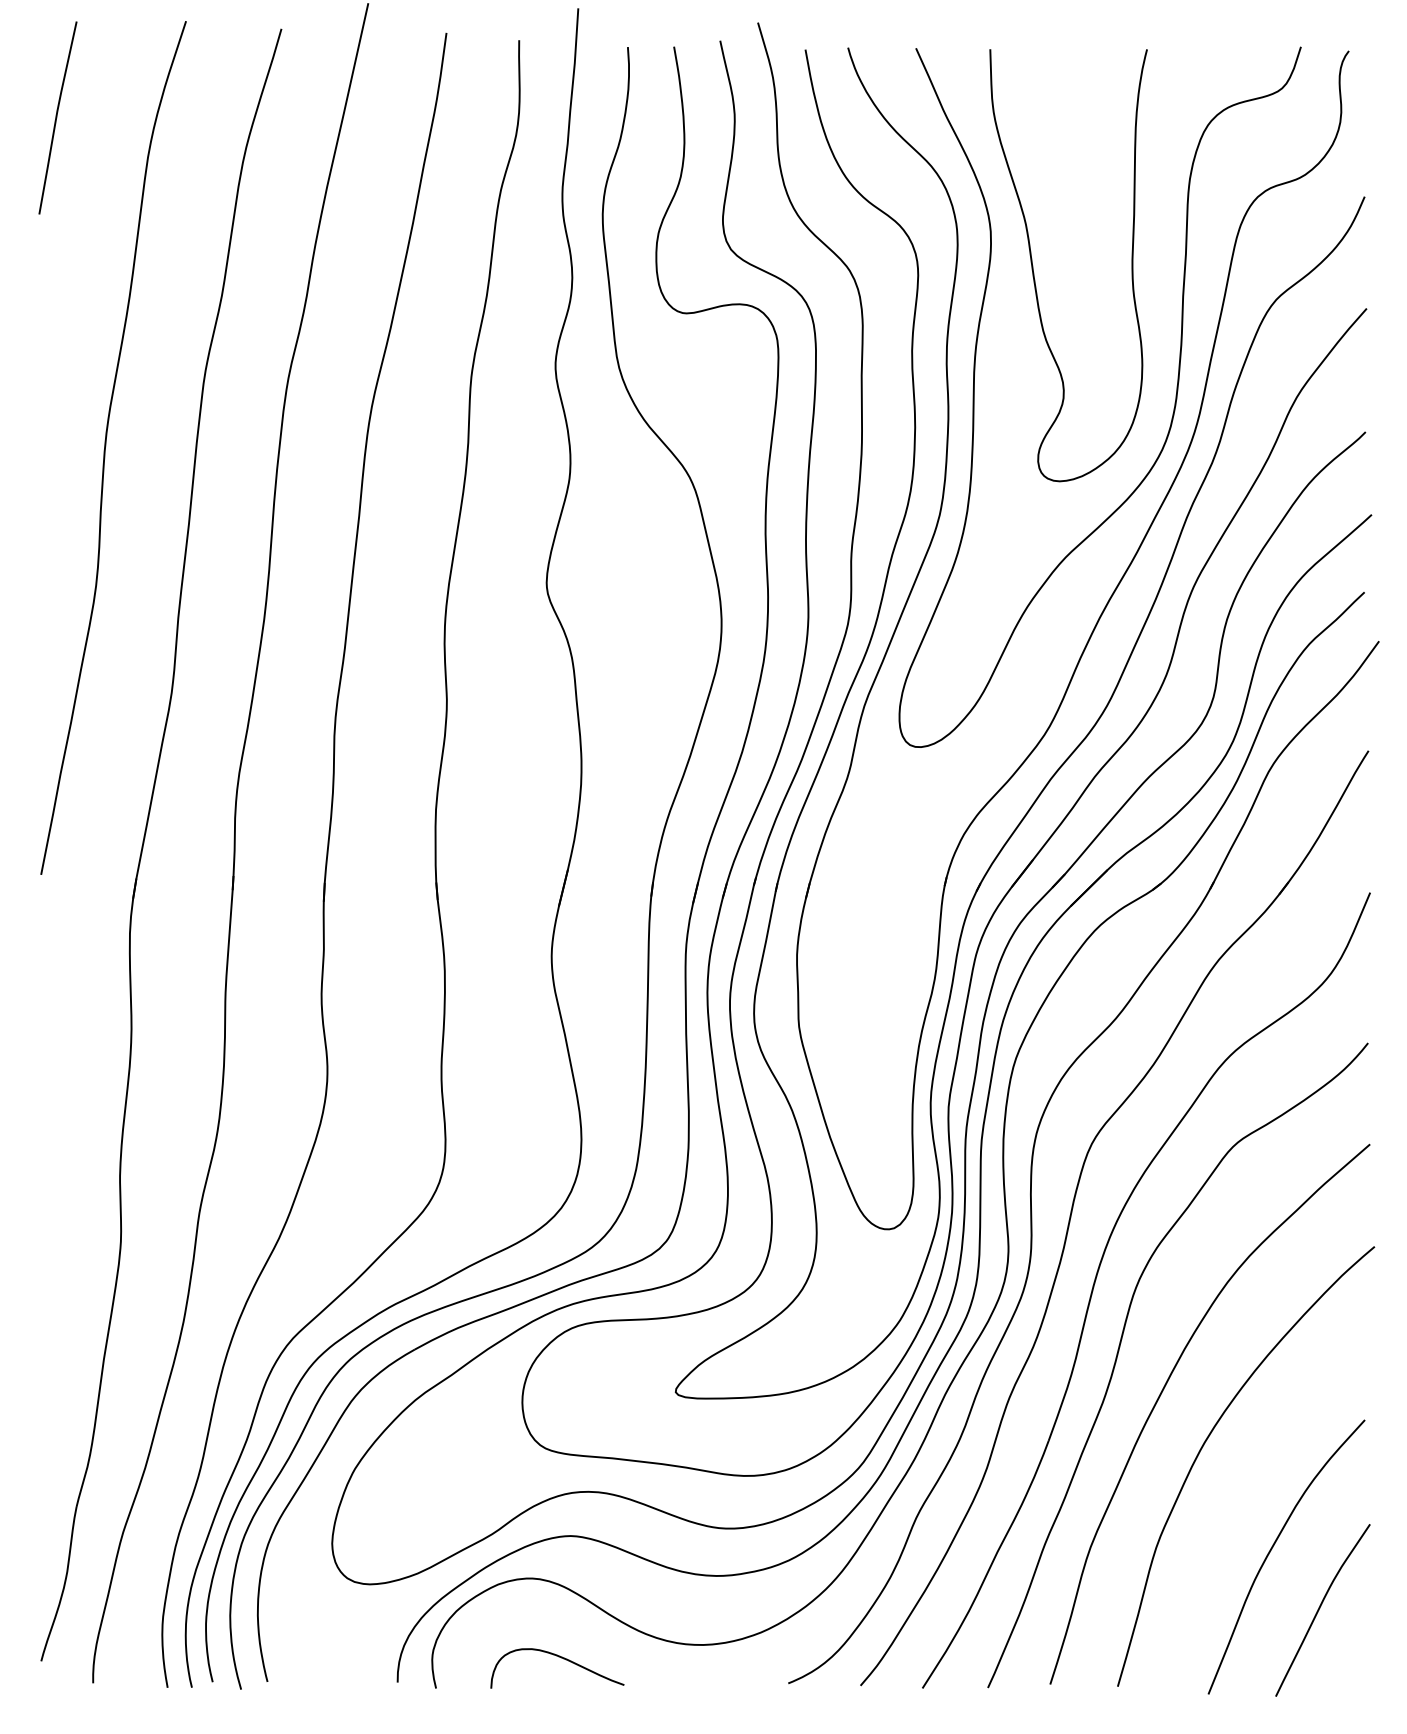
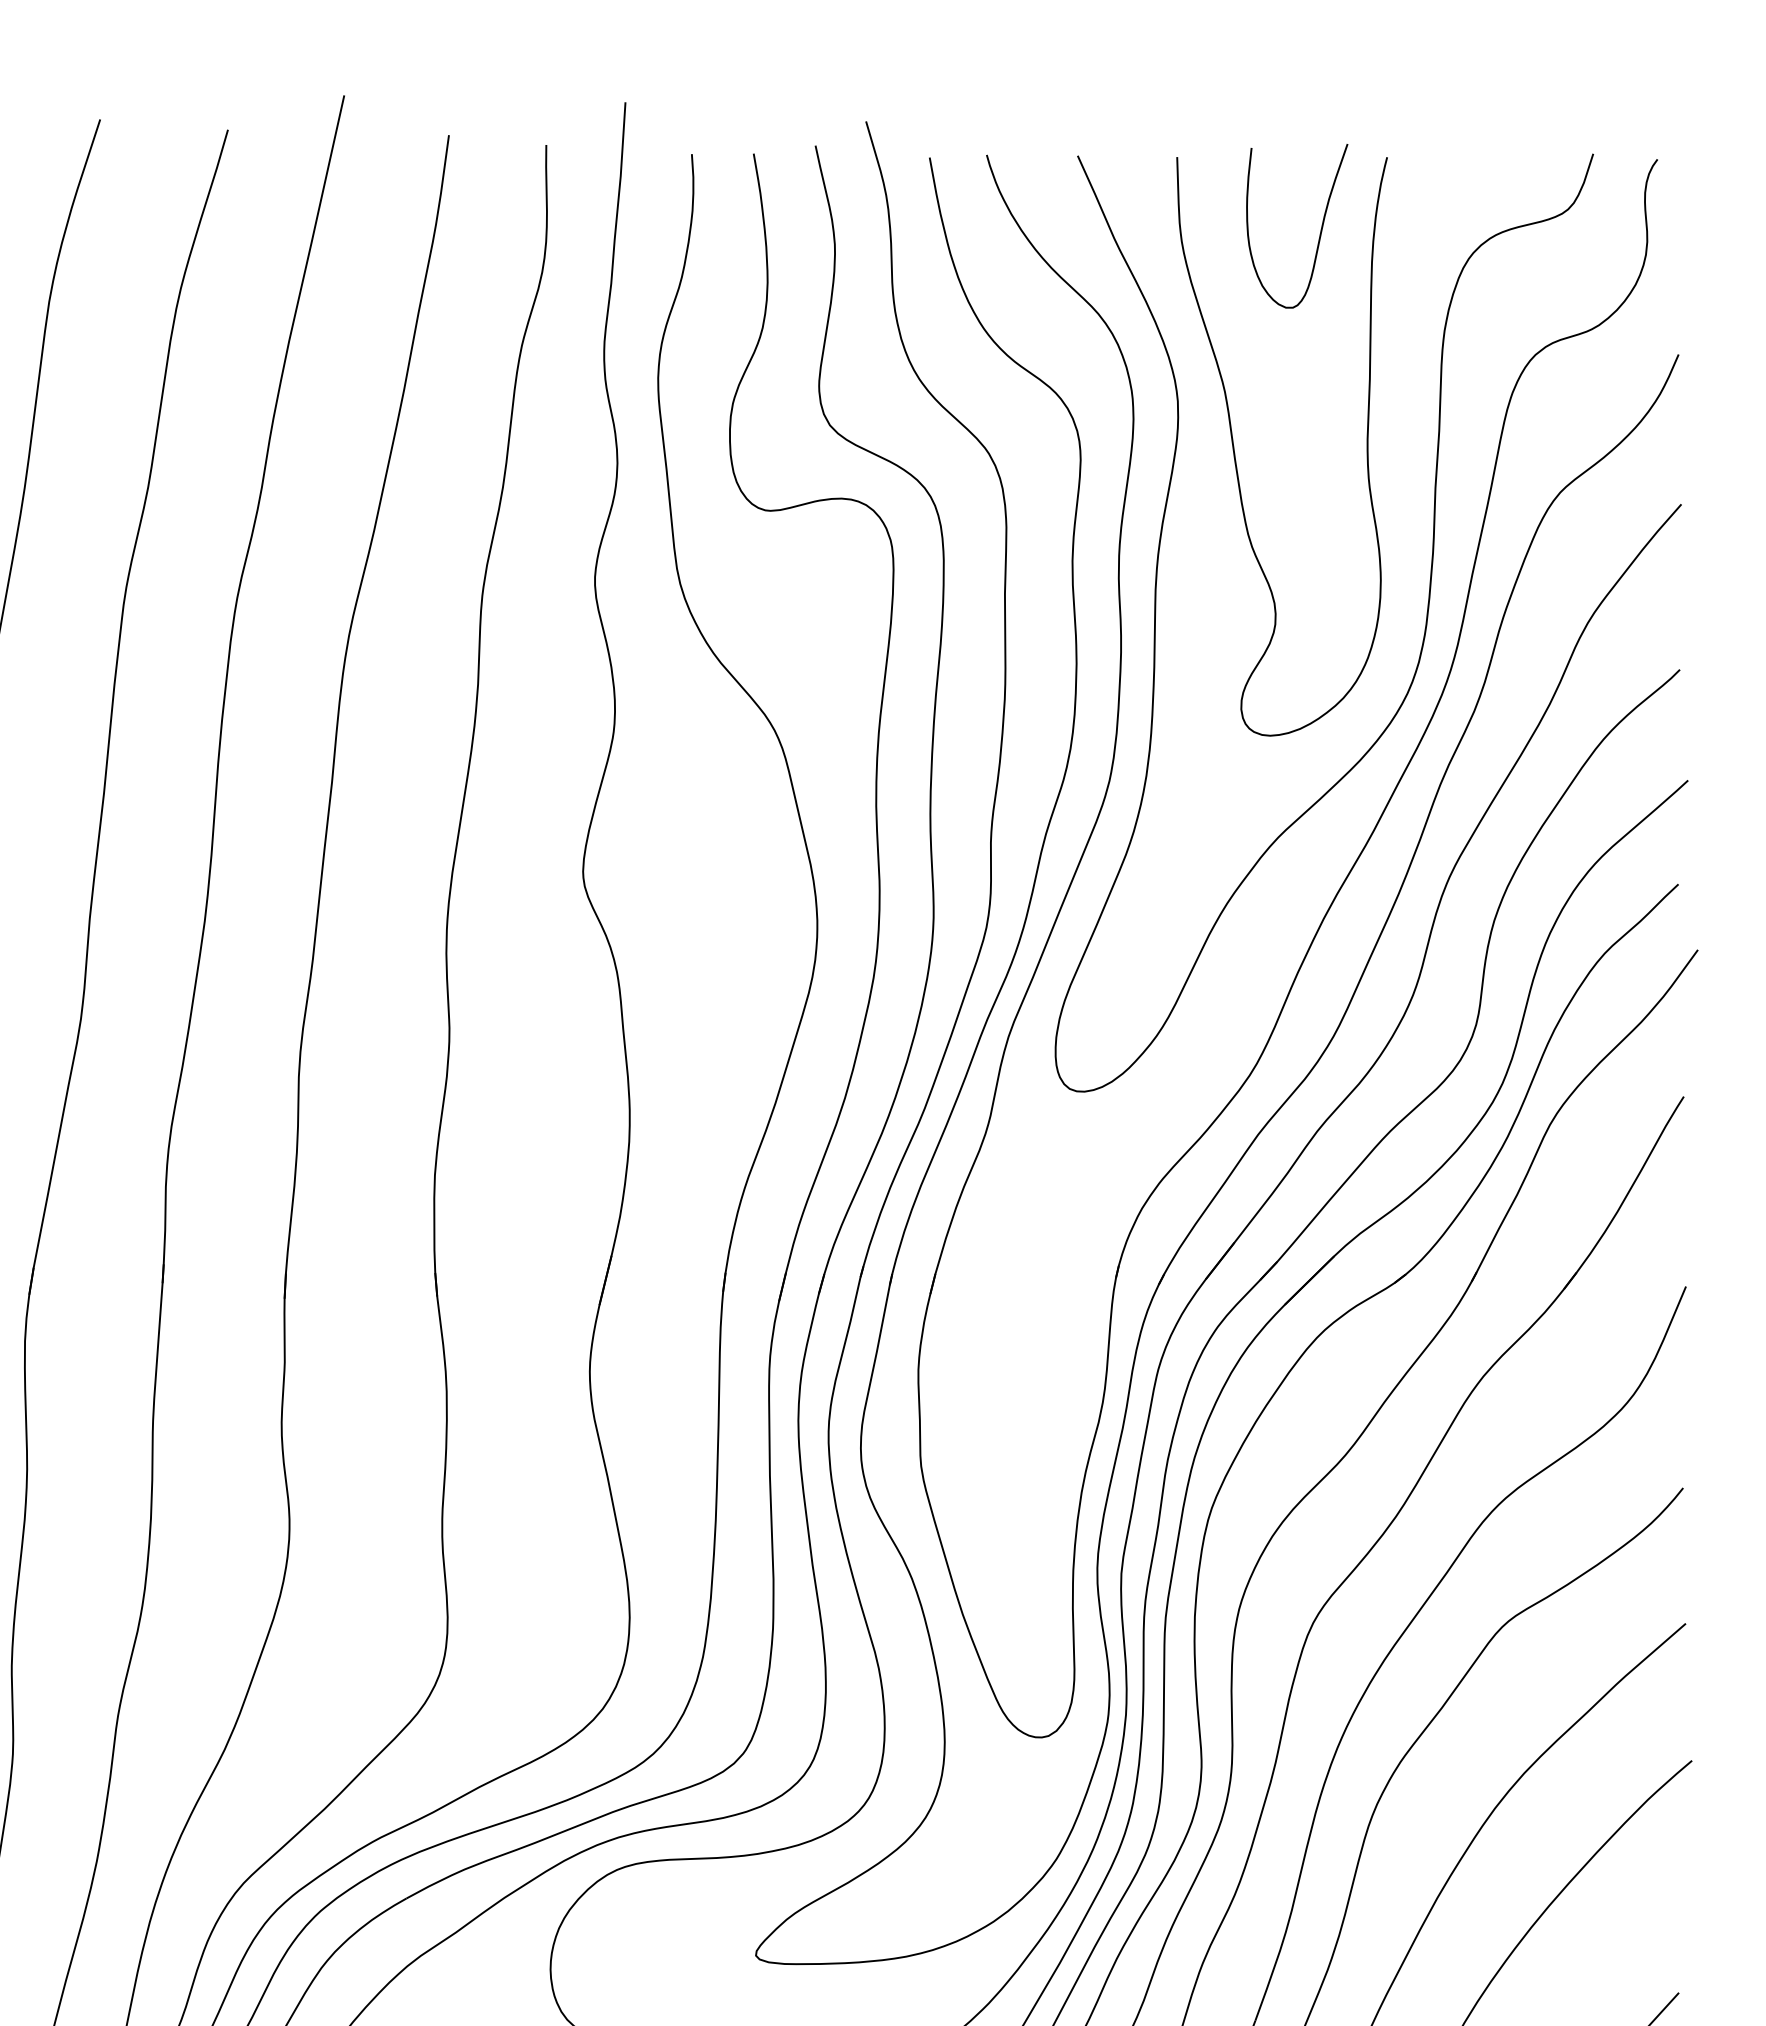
curve: (1096, 105) -> (1319, 232), added

